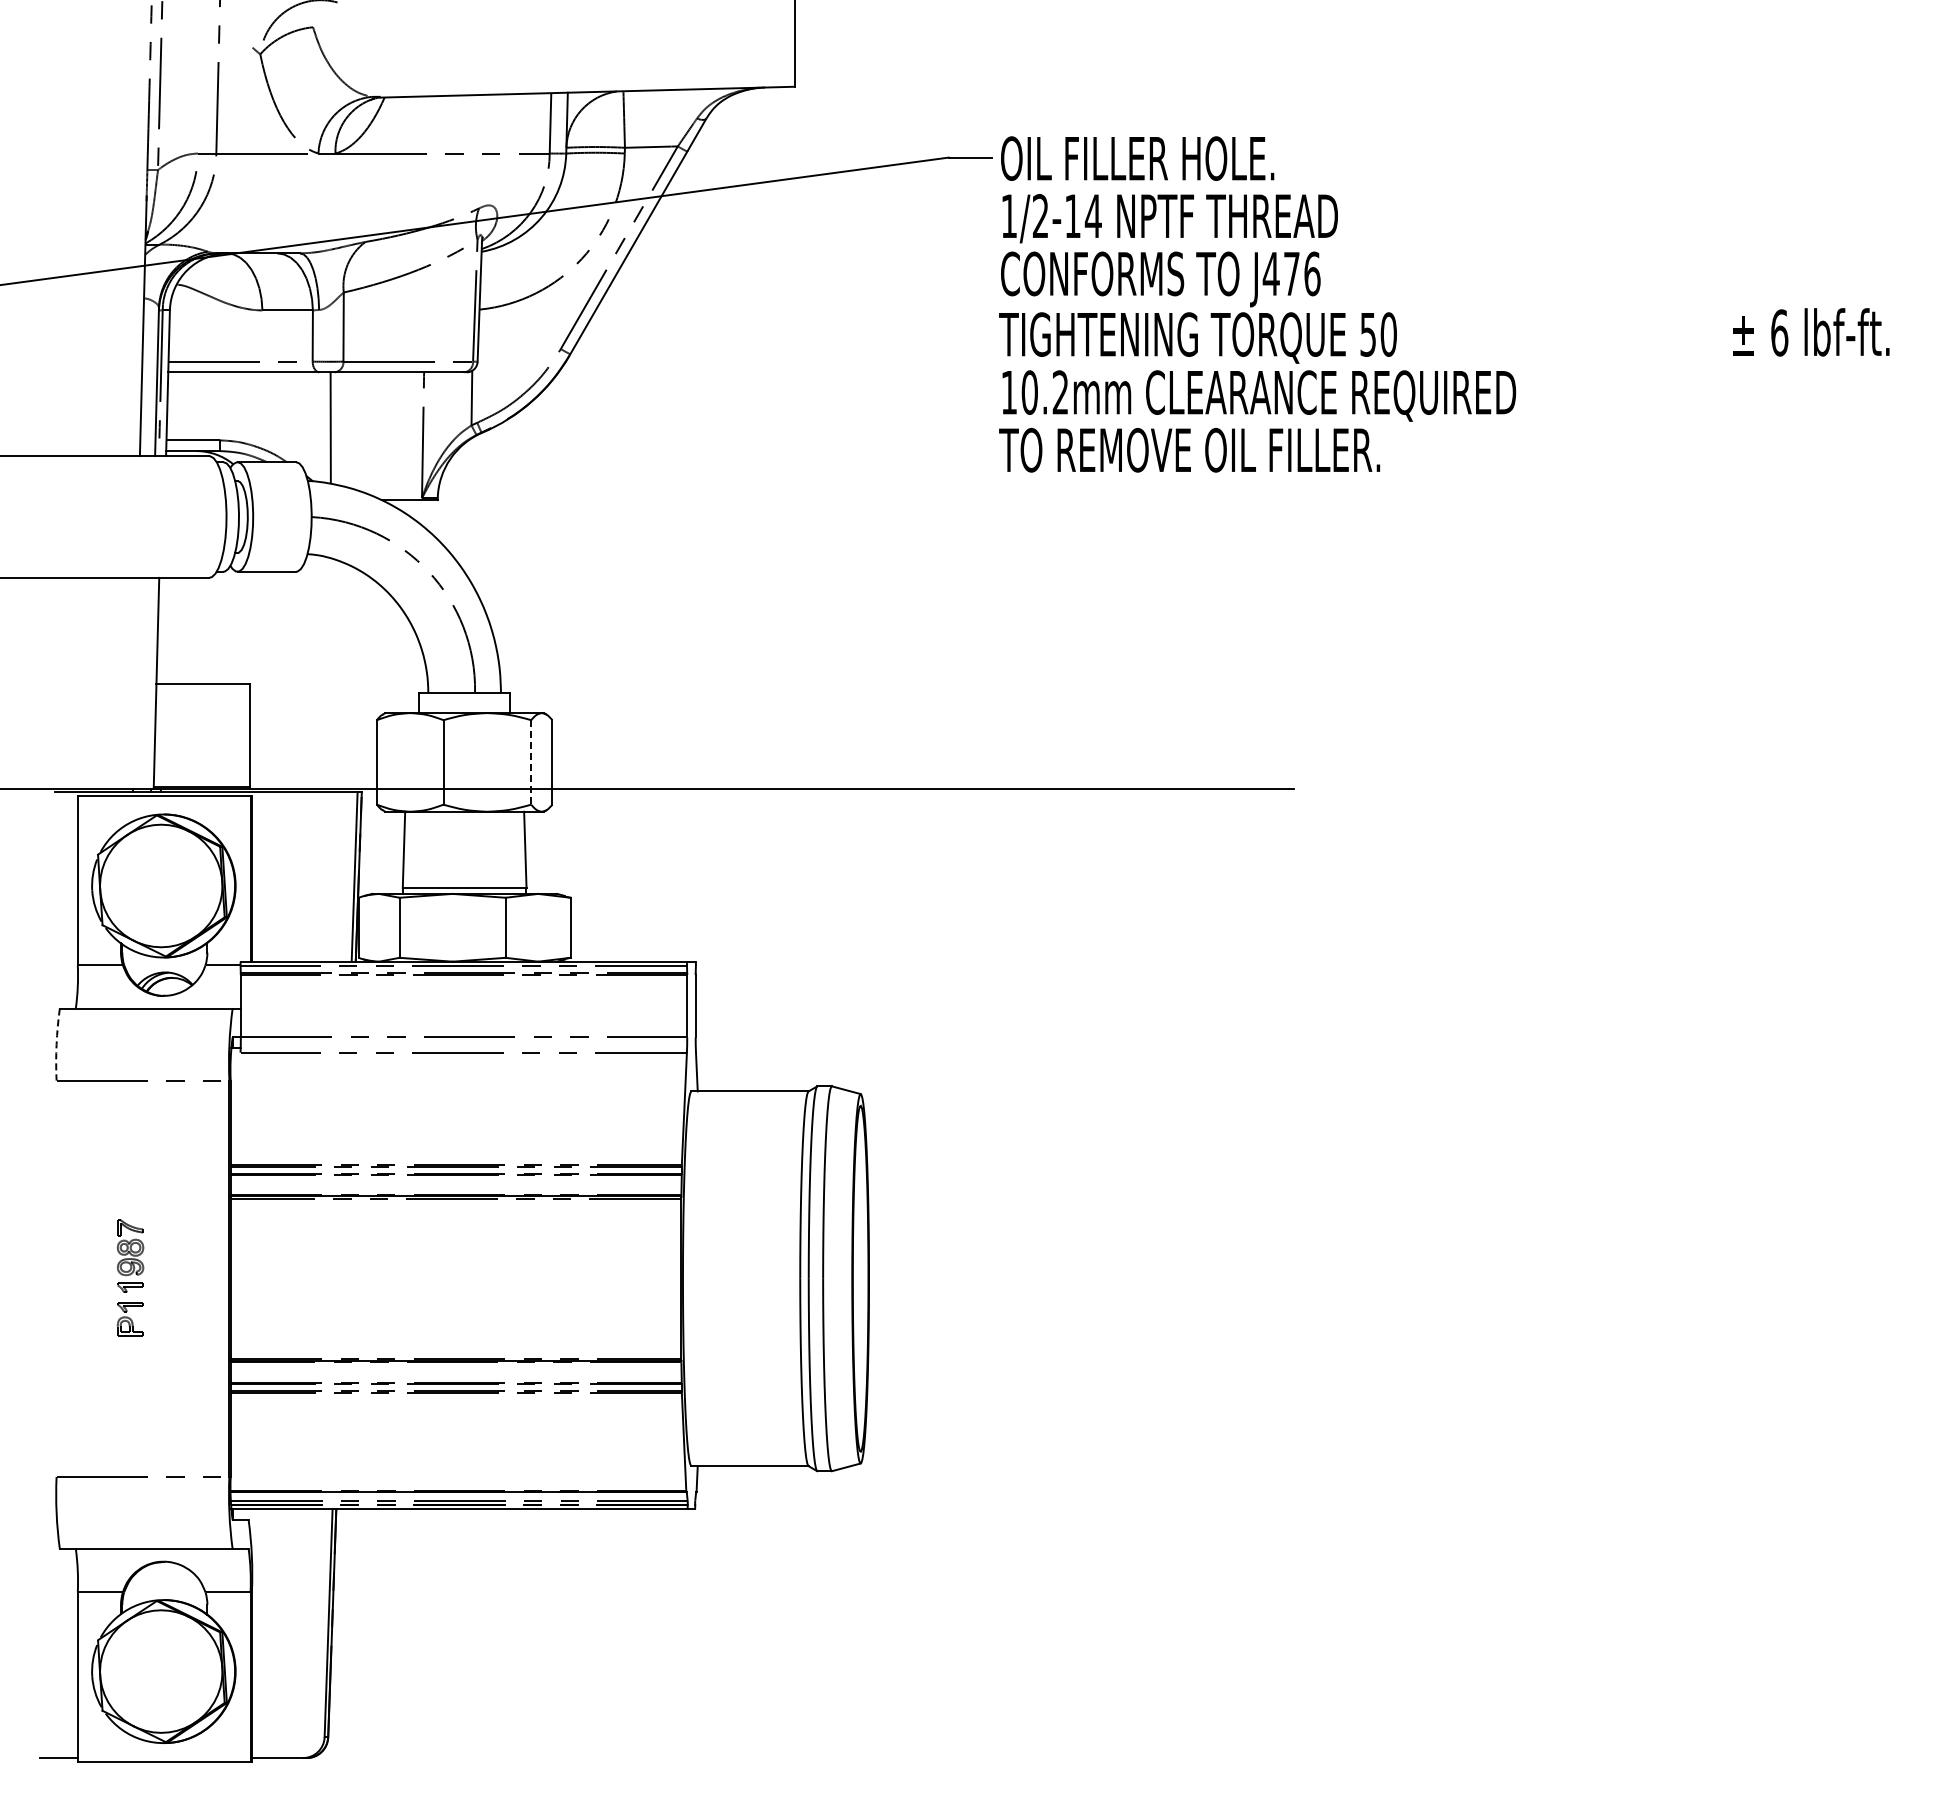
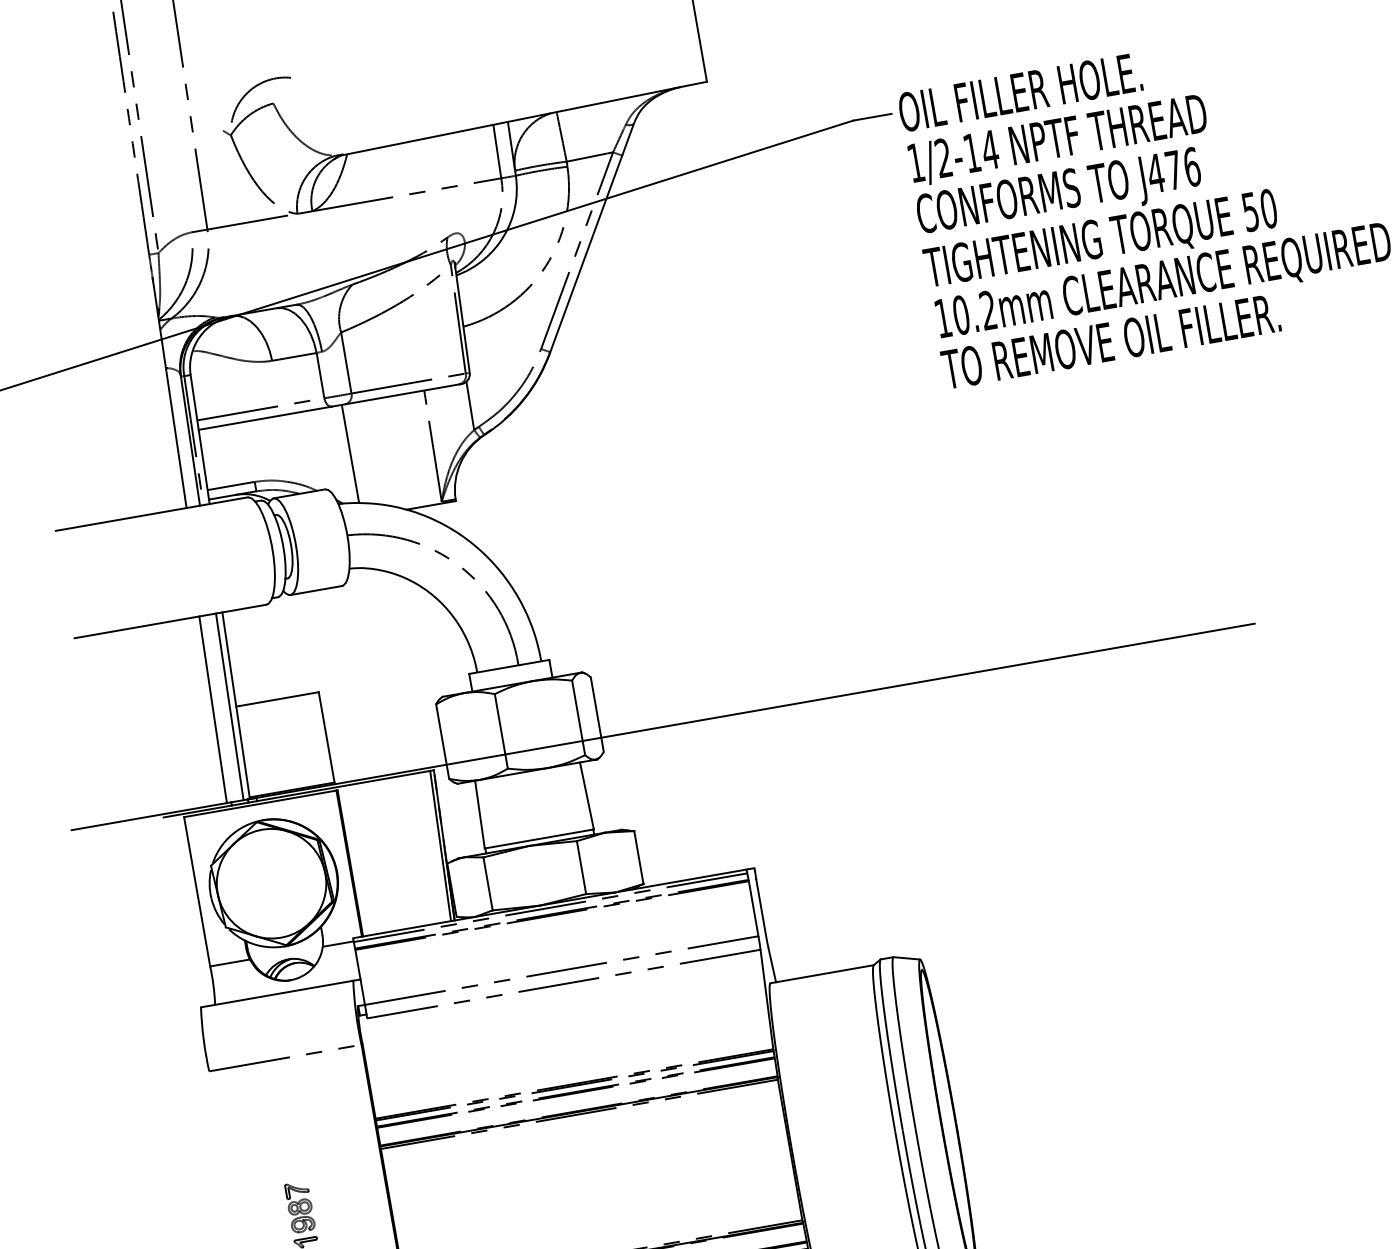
line: (130, 682) -> (213, 709), added
line: (149, 682) -> (229, 706), added
line: (531, 762) -> (578, 717), dashed -> solid
arc: (56, 1044) -> (203, 1039), dashed -> solid

